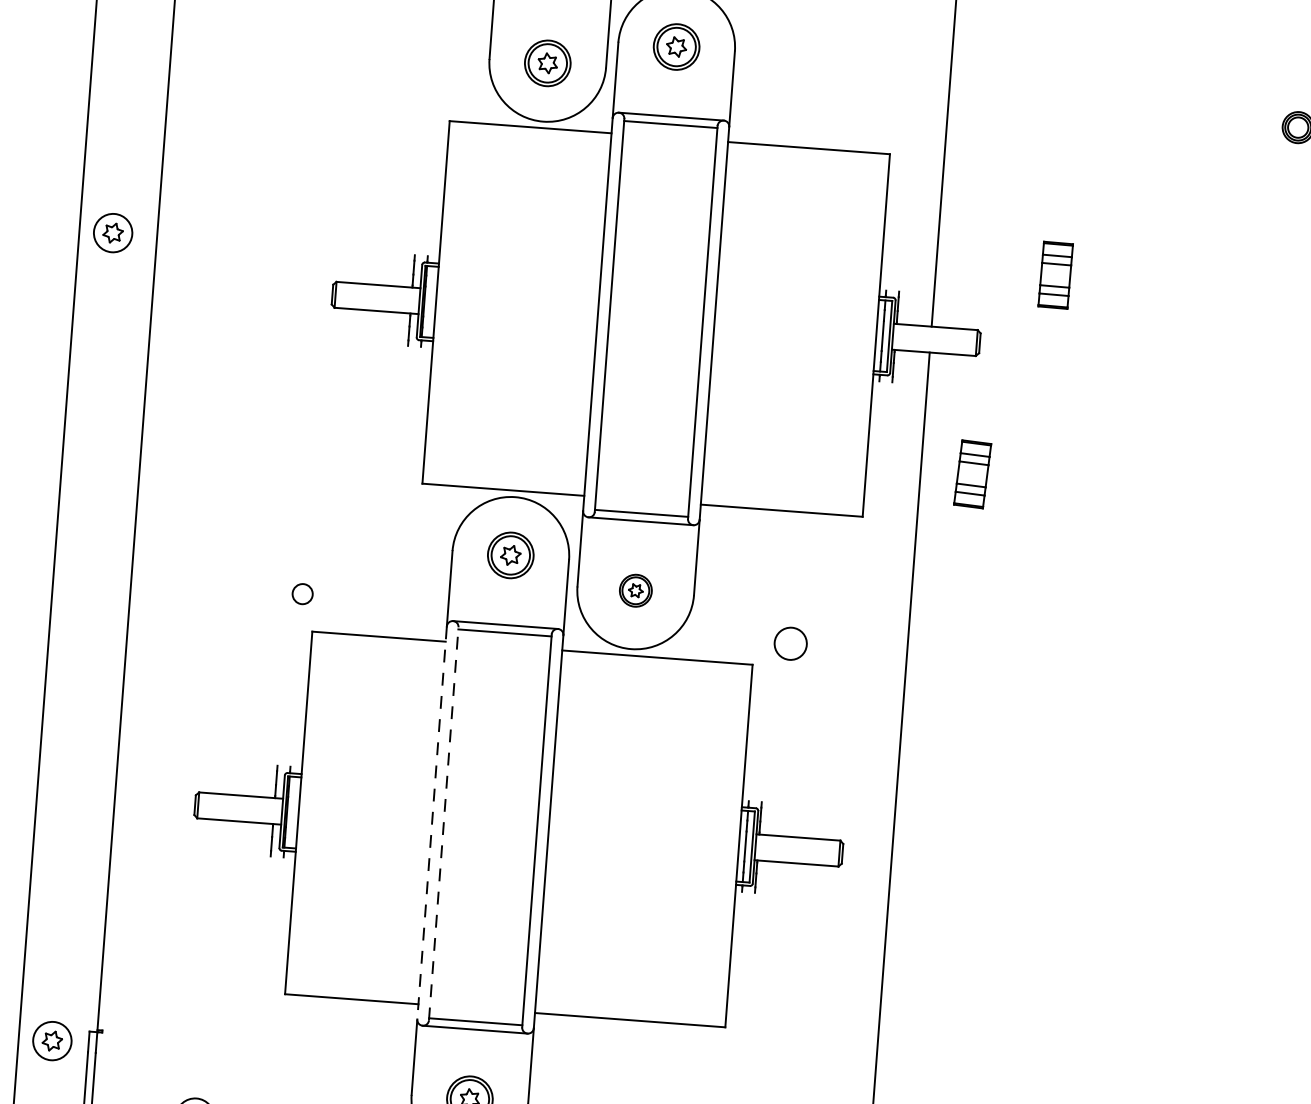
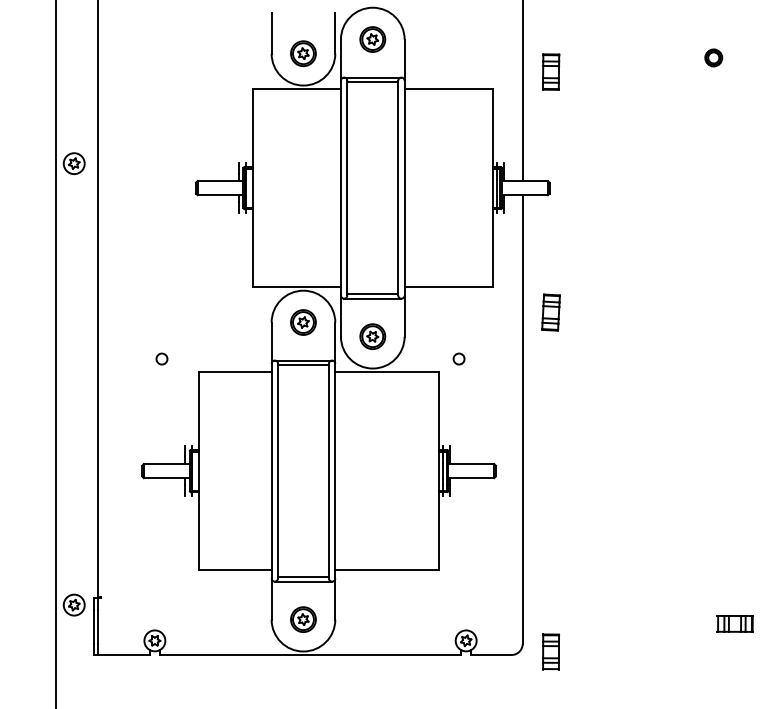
part: (1056, 274) -> (551, 71), moved
part: (971, 474) -> (550, 312), moved
part: (635, 590) -> (372, 336), size x1.43
circle: (301, 593) -> (161, 358), moved
circle: (789, 642) -> (458, 358), size x0.62
line: (444, 822) -> (278, 470), dashed -> solid
line: (431, 823) -> (271, 471), dashed -> solid

